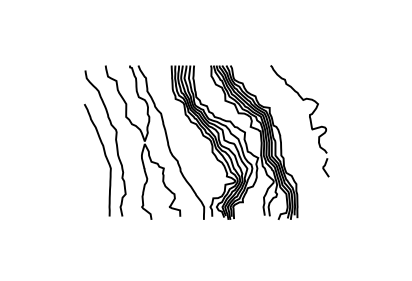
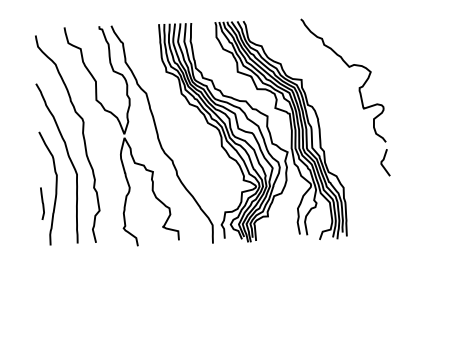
part: (90, 177) -> (48, 188), added

